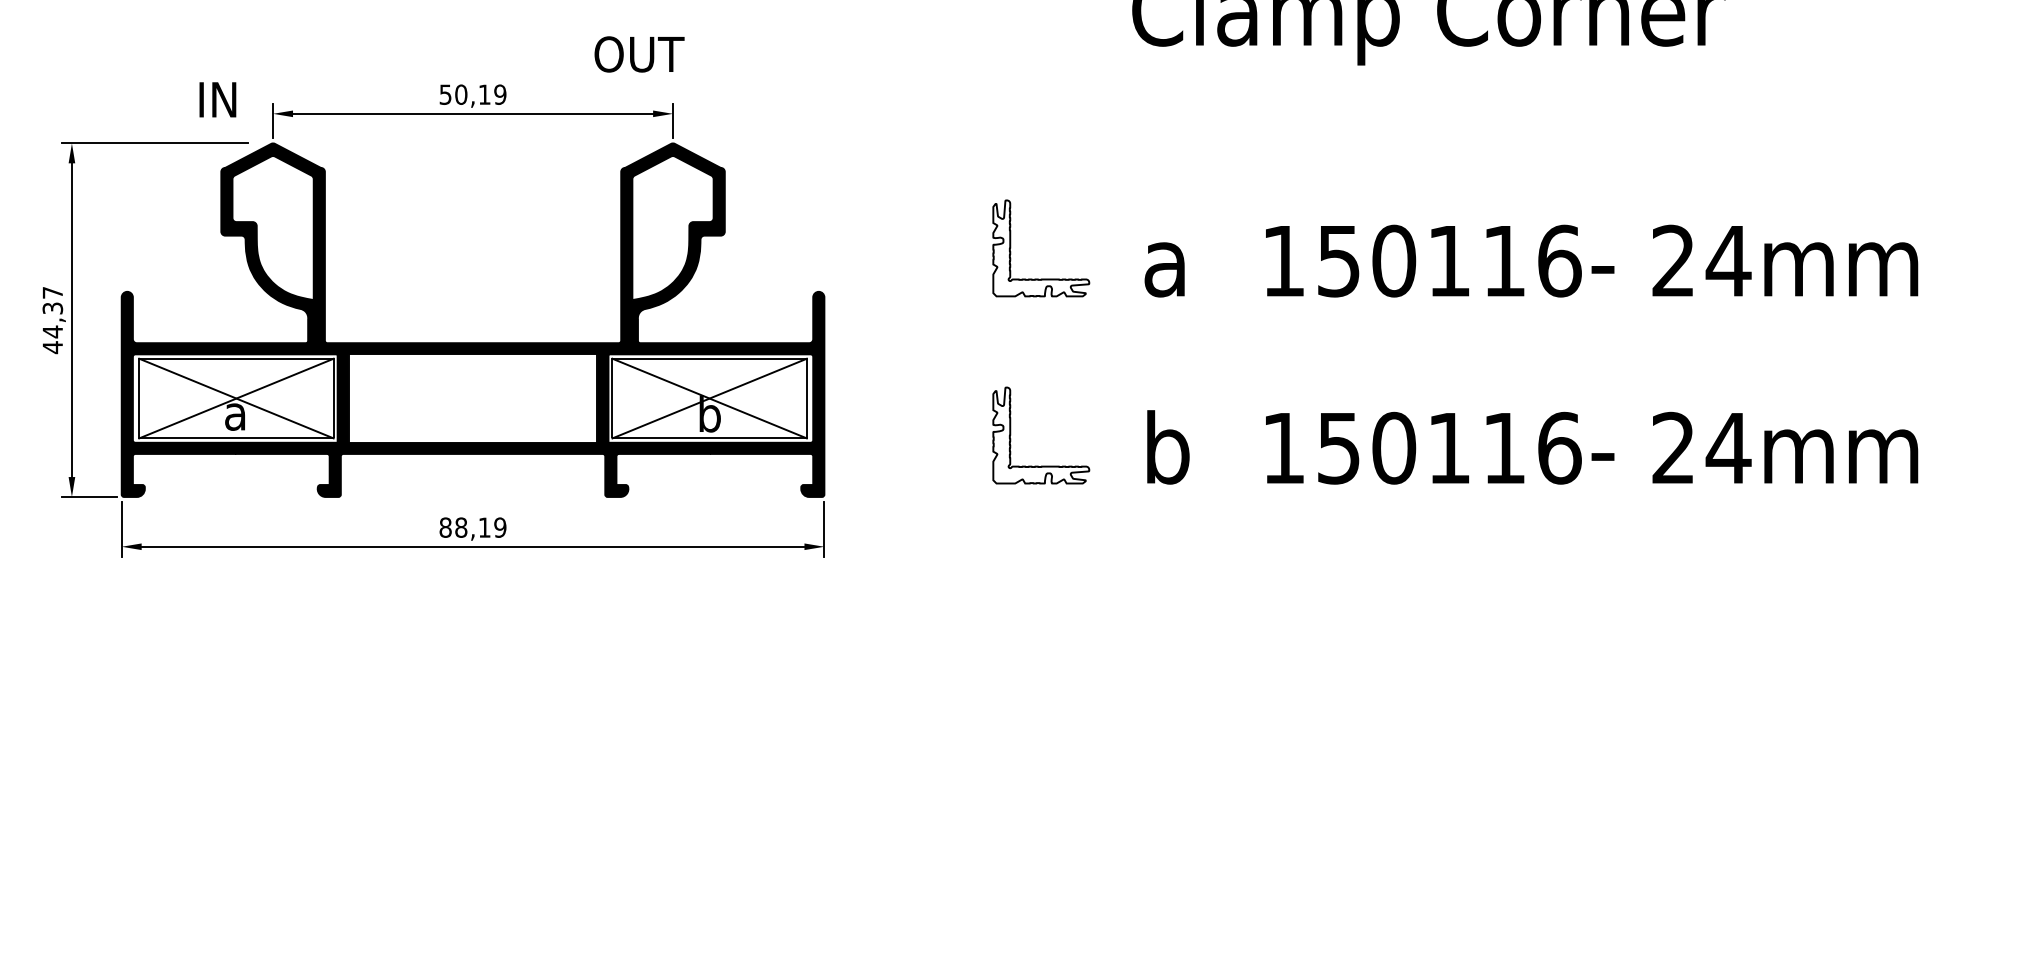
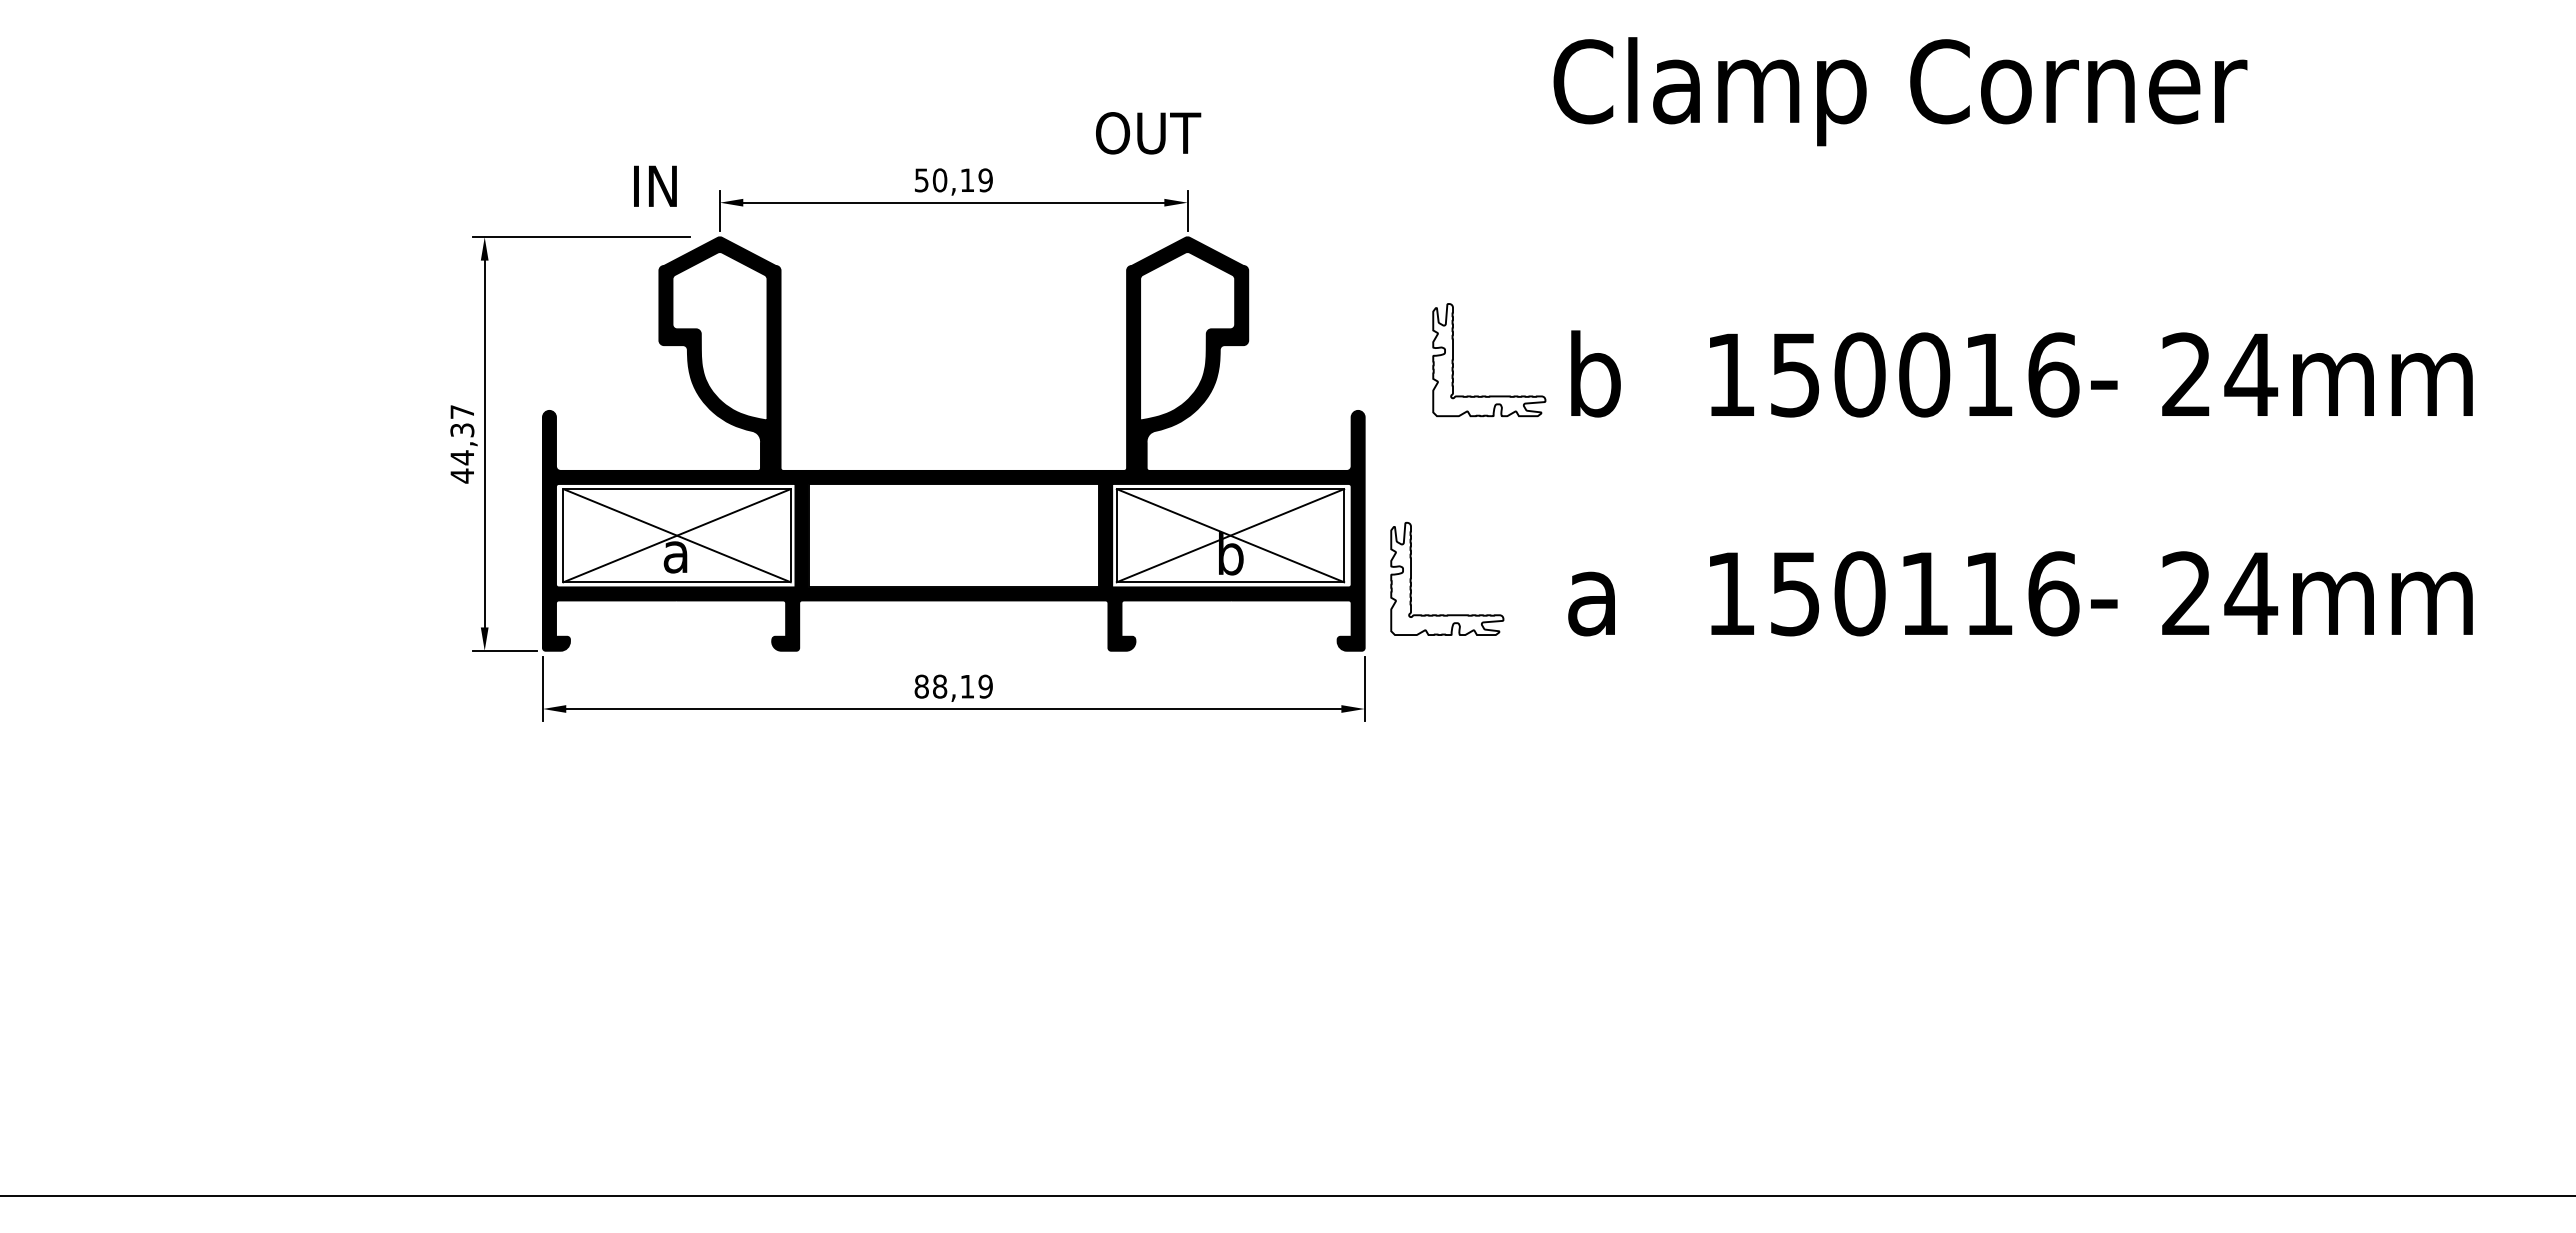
text: (1167, 259) -> (1594, 373), a -> b
text: (1449, 260) -> (1924, 374), 150116- -> 150016-
part: (1041, 278) -> (1489, 395), moved
part: (433, 342) -> (907, 470), moved
text: (1167, 447) -> (1594, 592), b -> a

